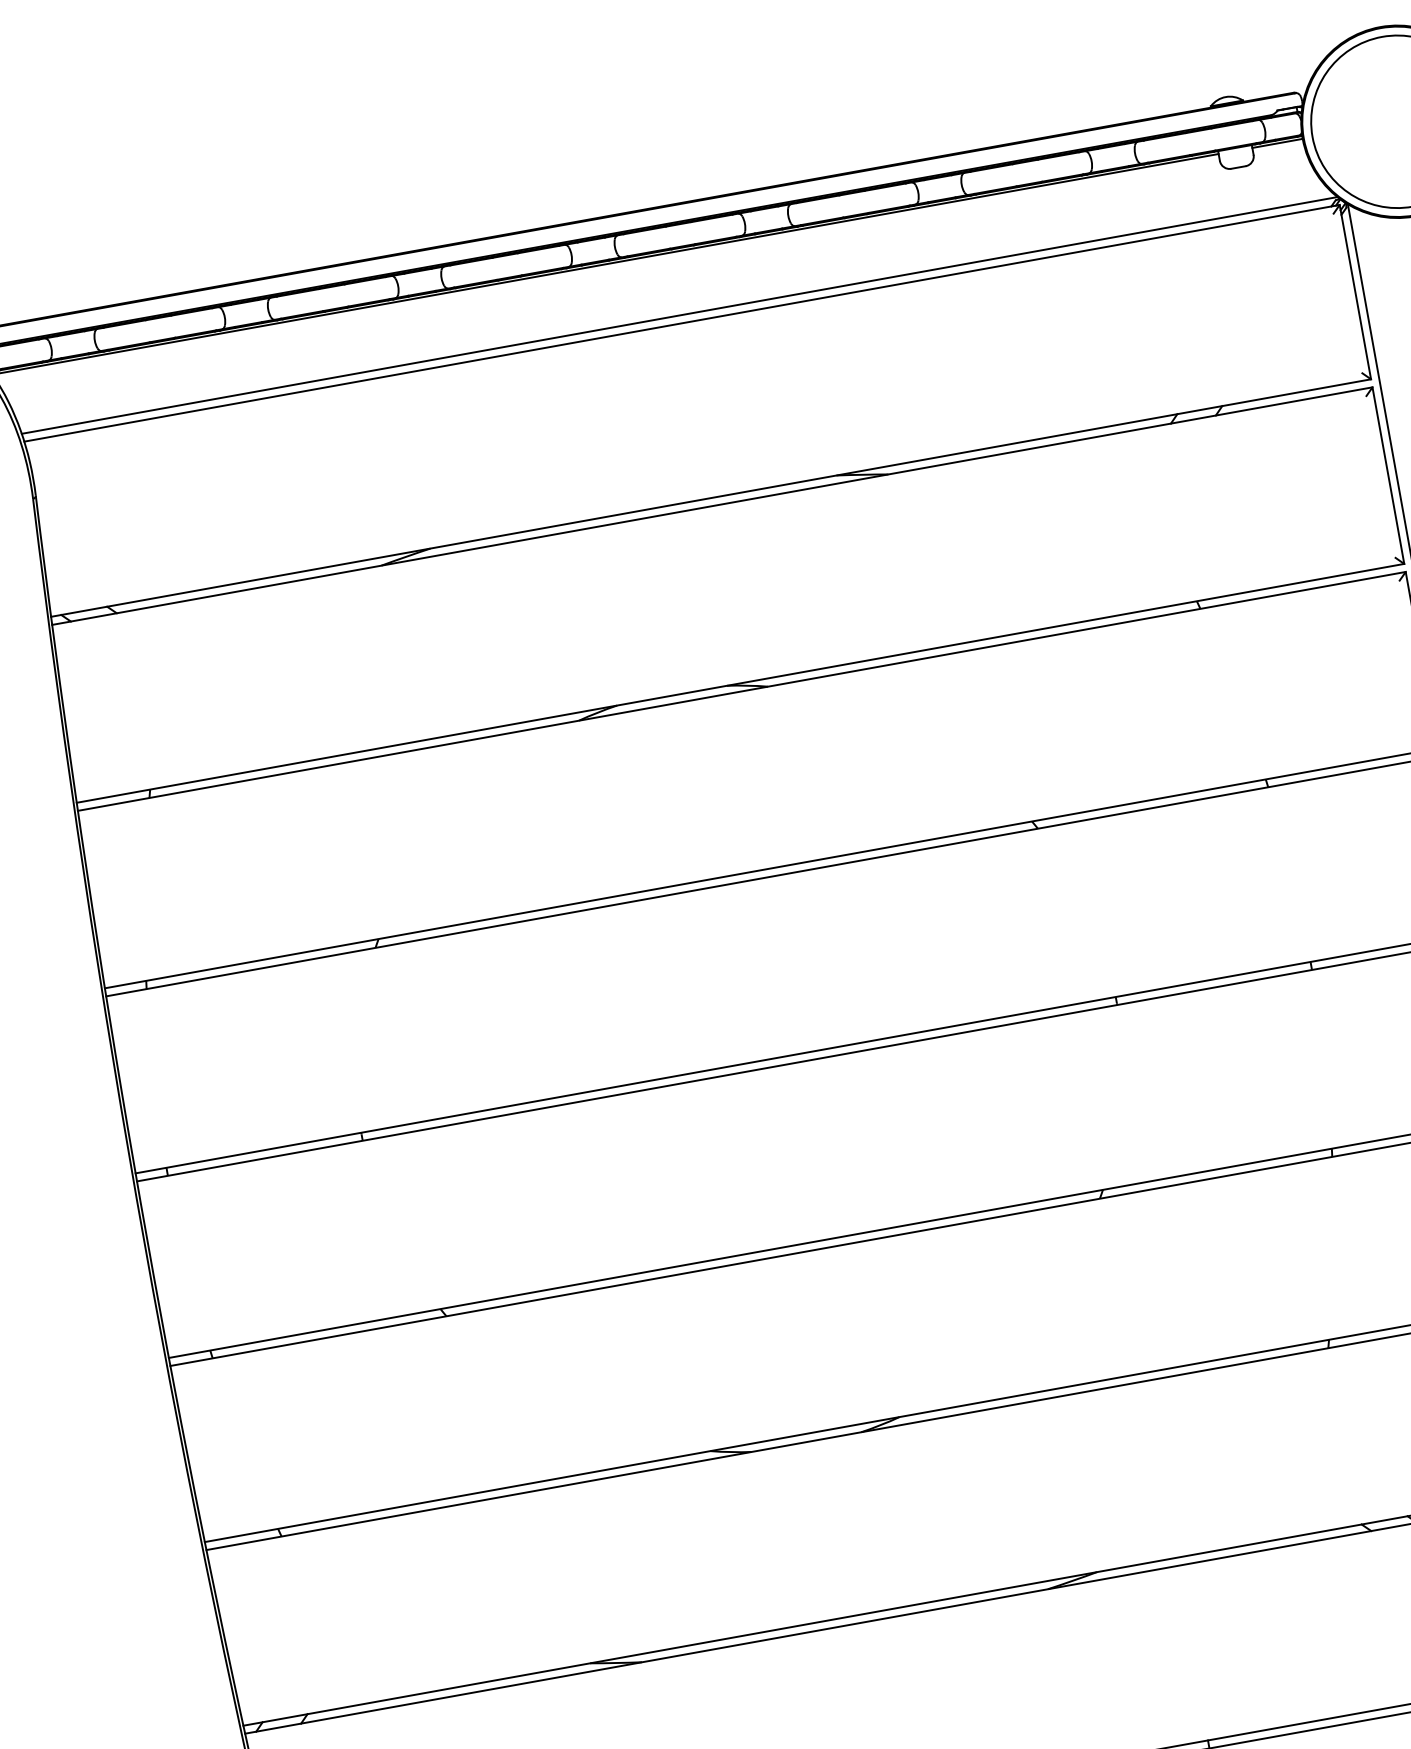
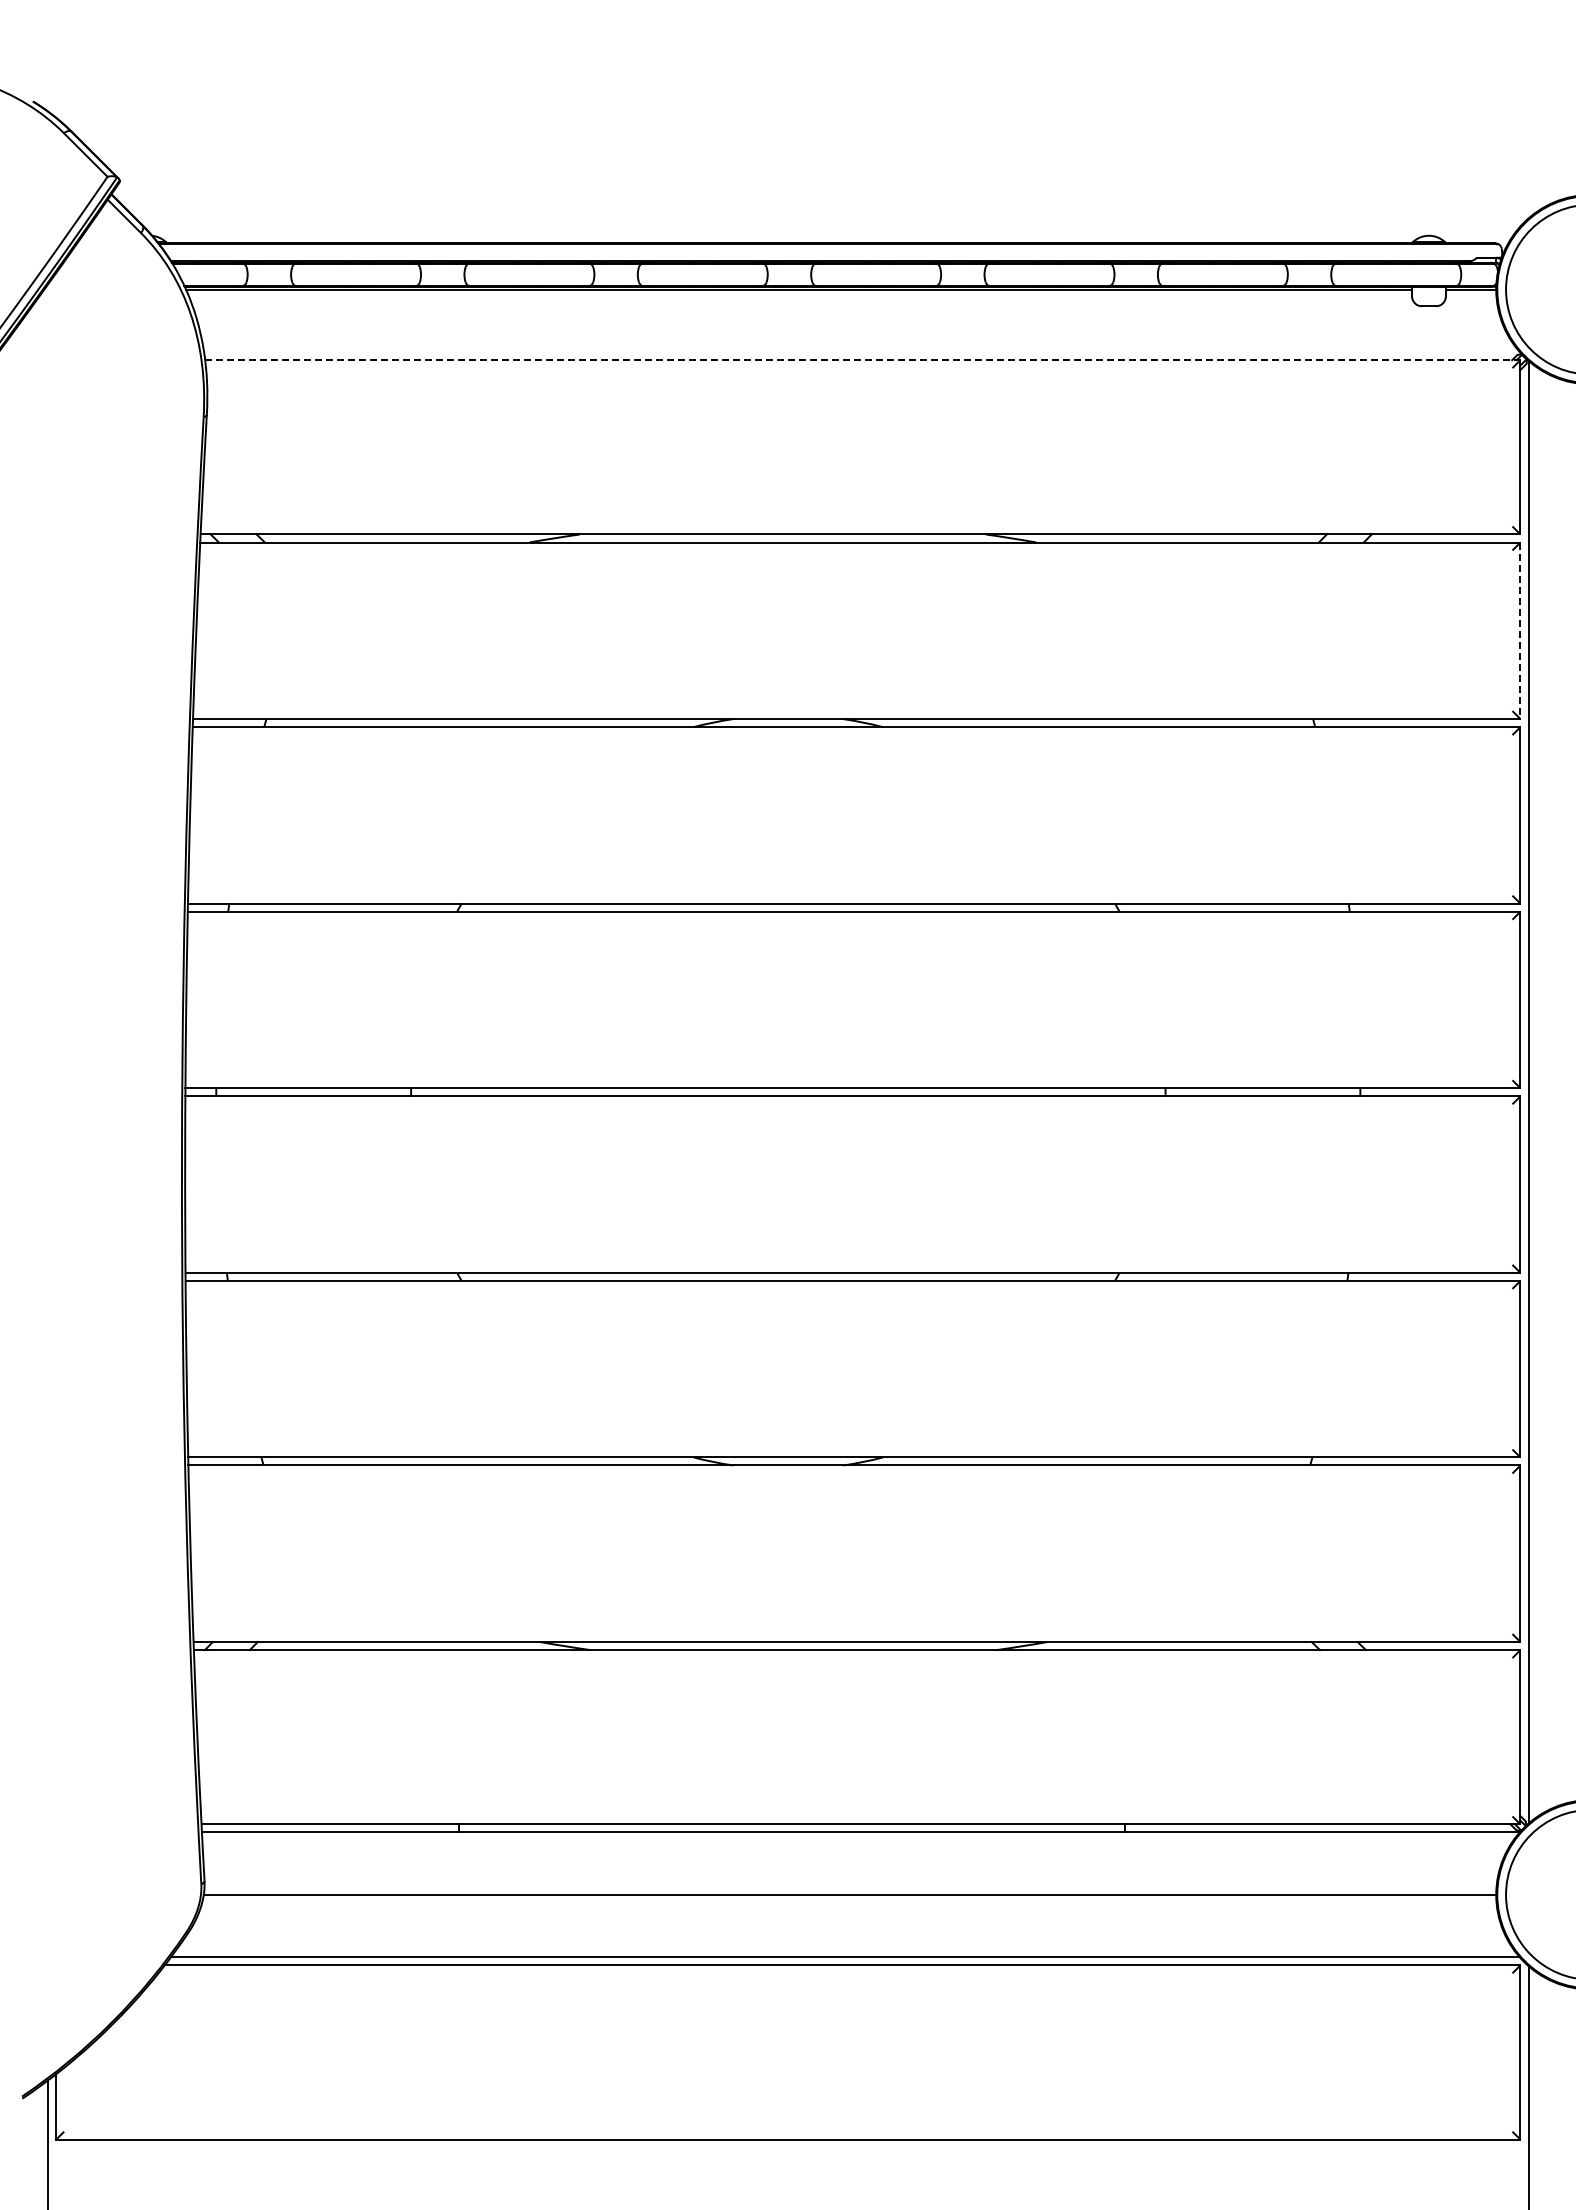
line: (679, 315) -> (861, 352), removed
line: (681, 323) -> (862, 360), solid -> dashed
line: (1388, 476) -> (1520, 631), solid -> dashed

